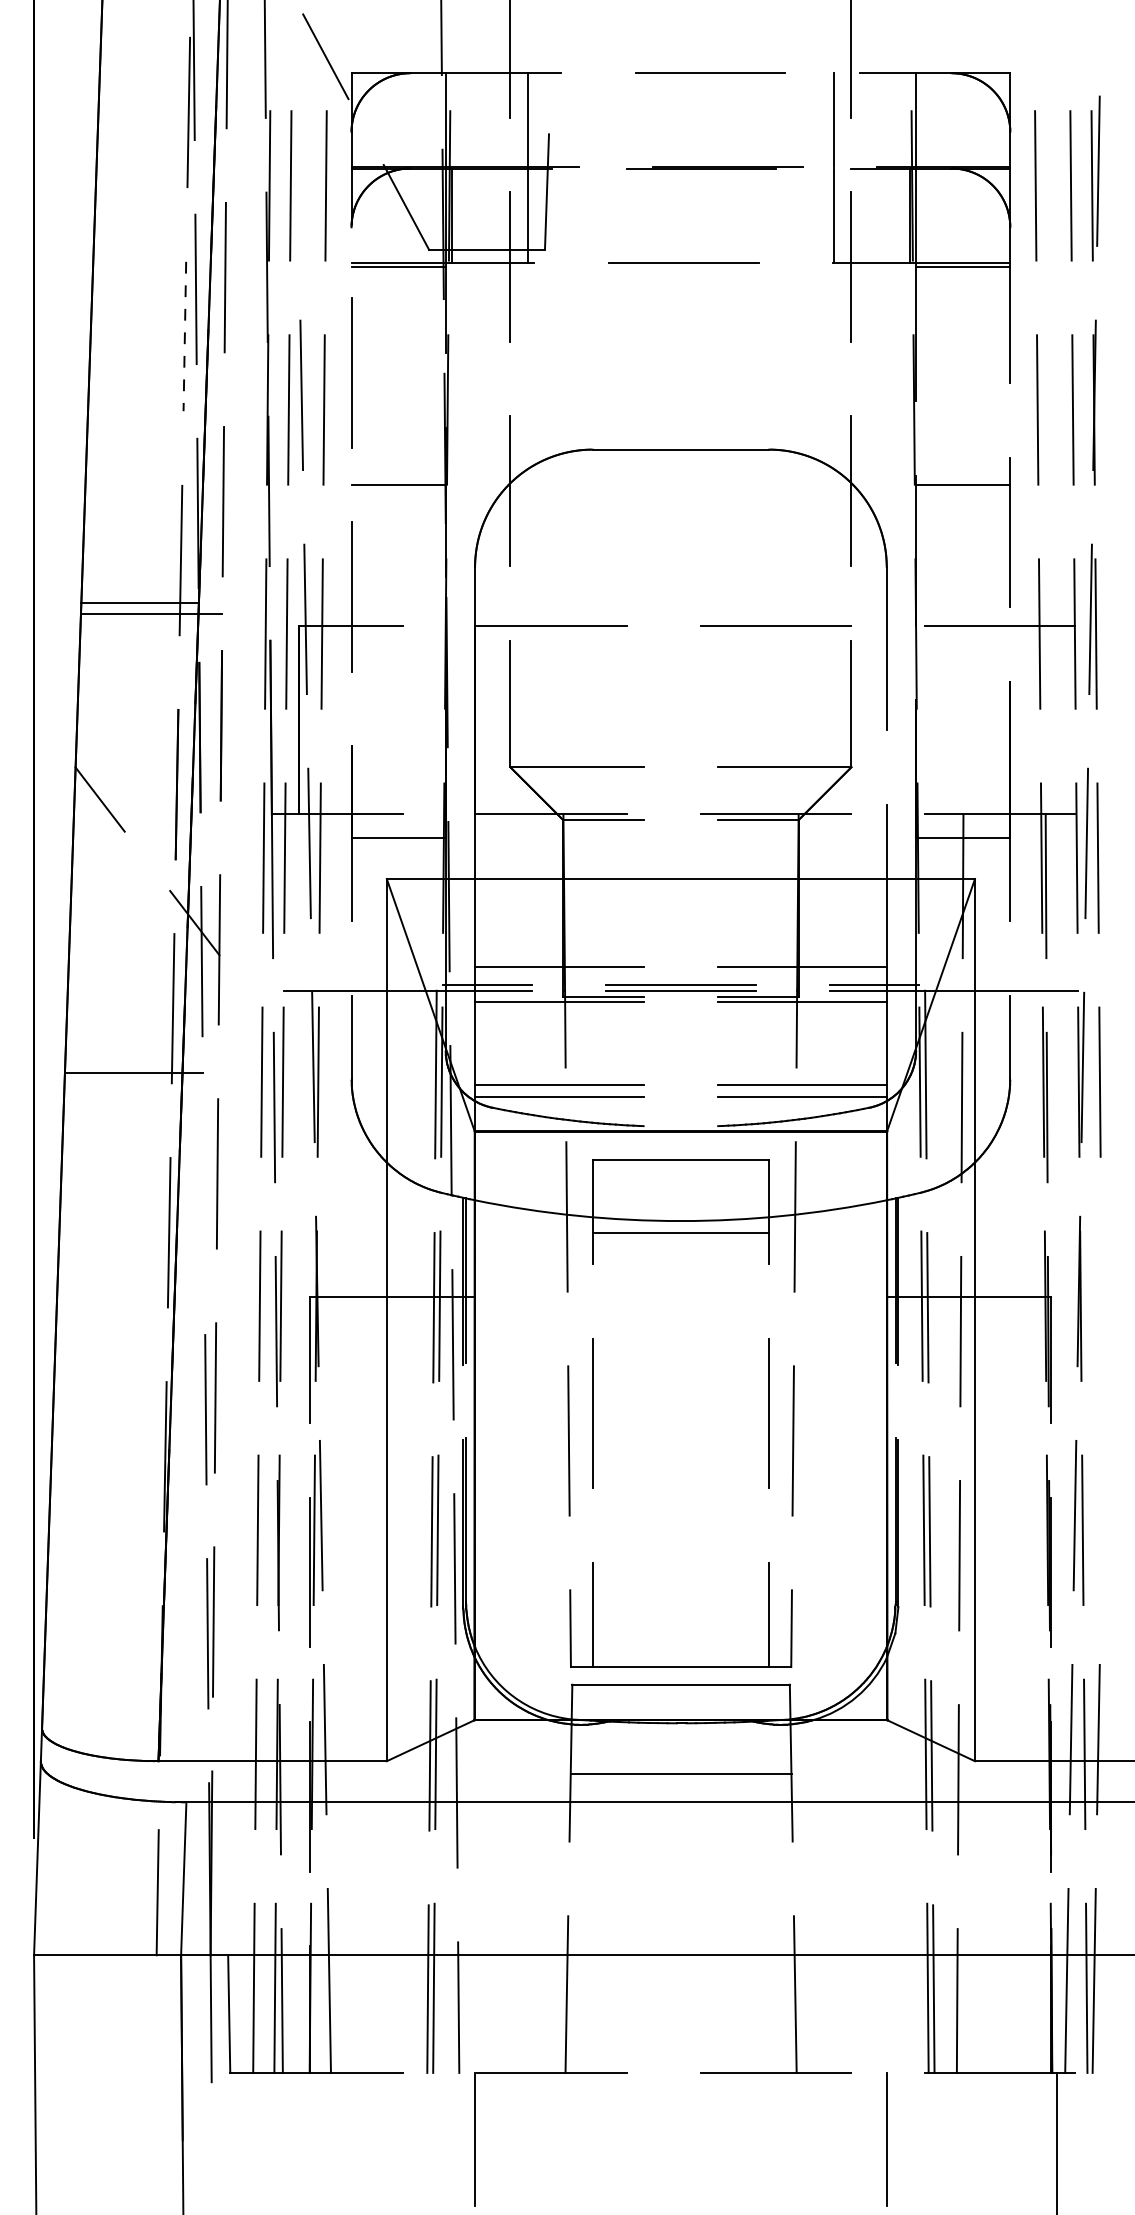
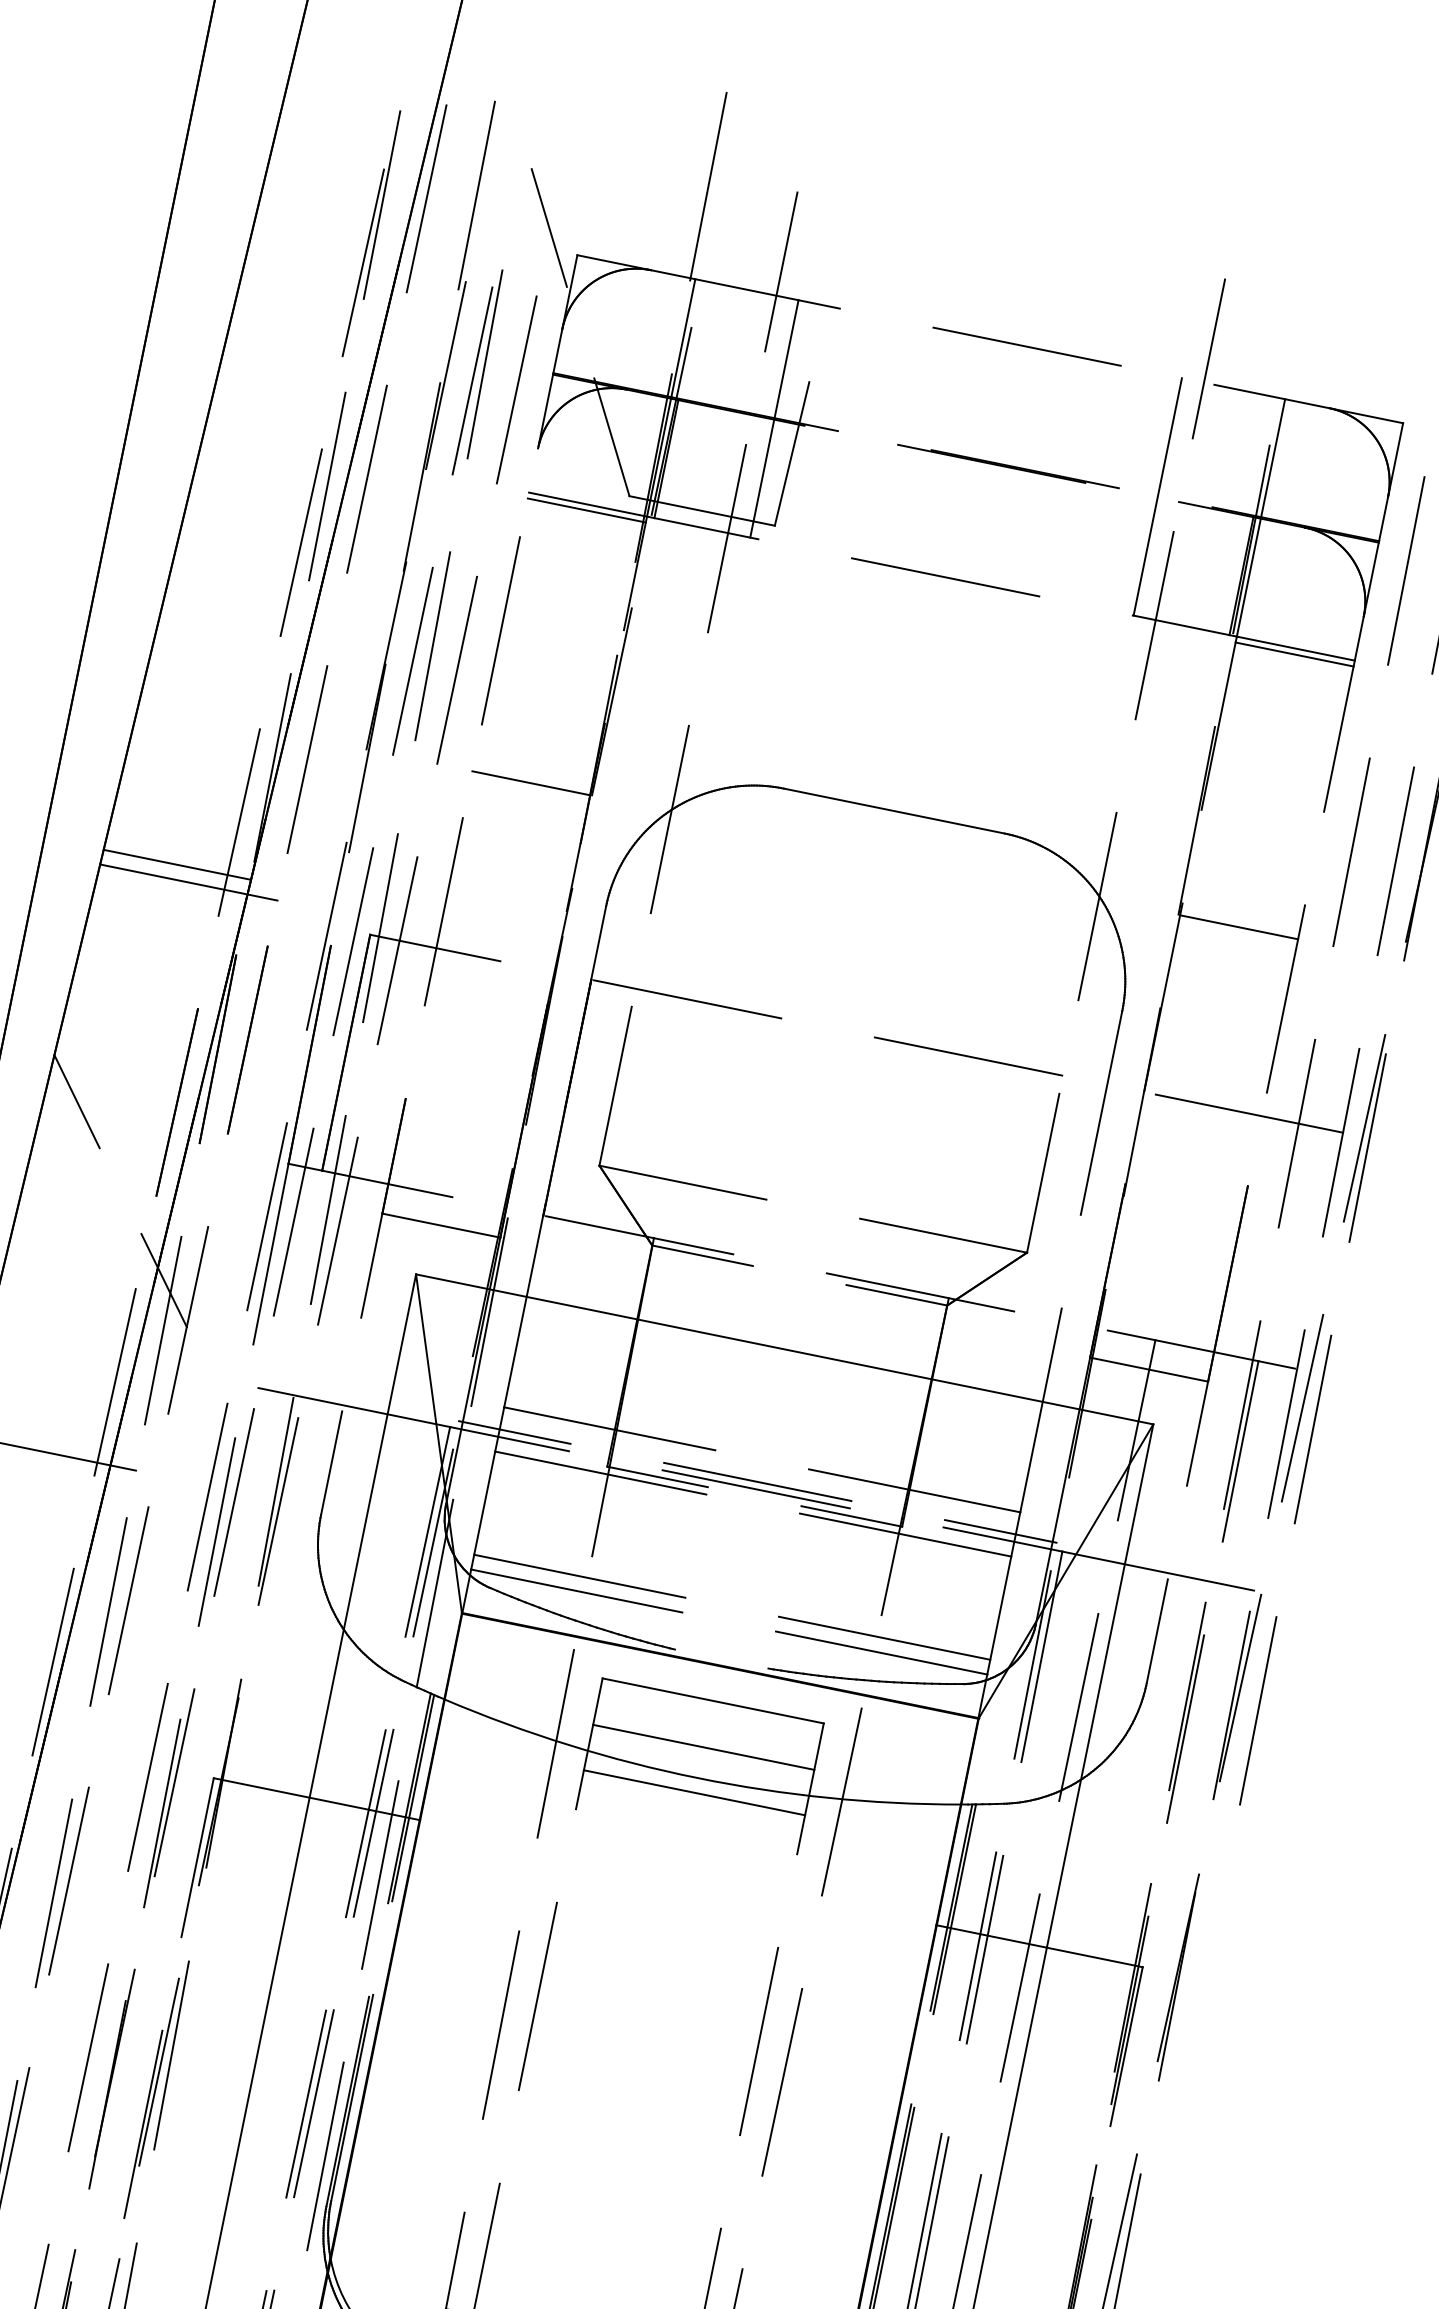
line: (297, 170) -> (484, 363), added
line: (184, 336) -> (300, 542), dashed -> solid
line: (203, 1185) -> (108, 1611), added
line: (680, 1196) -> (703, 1747), added

